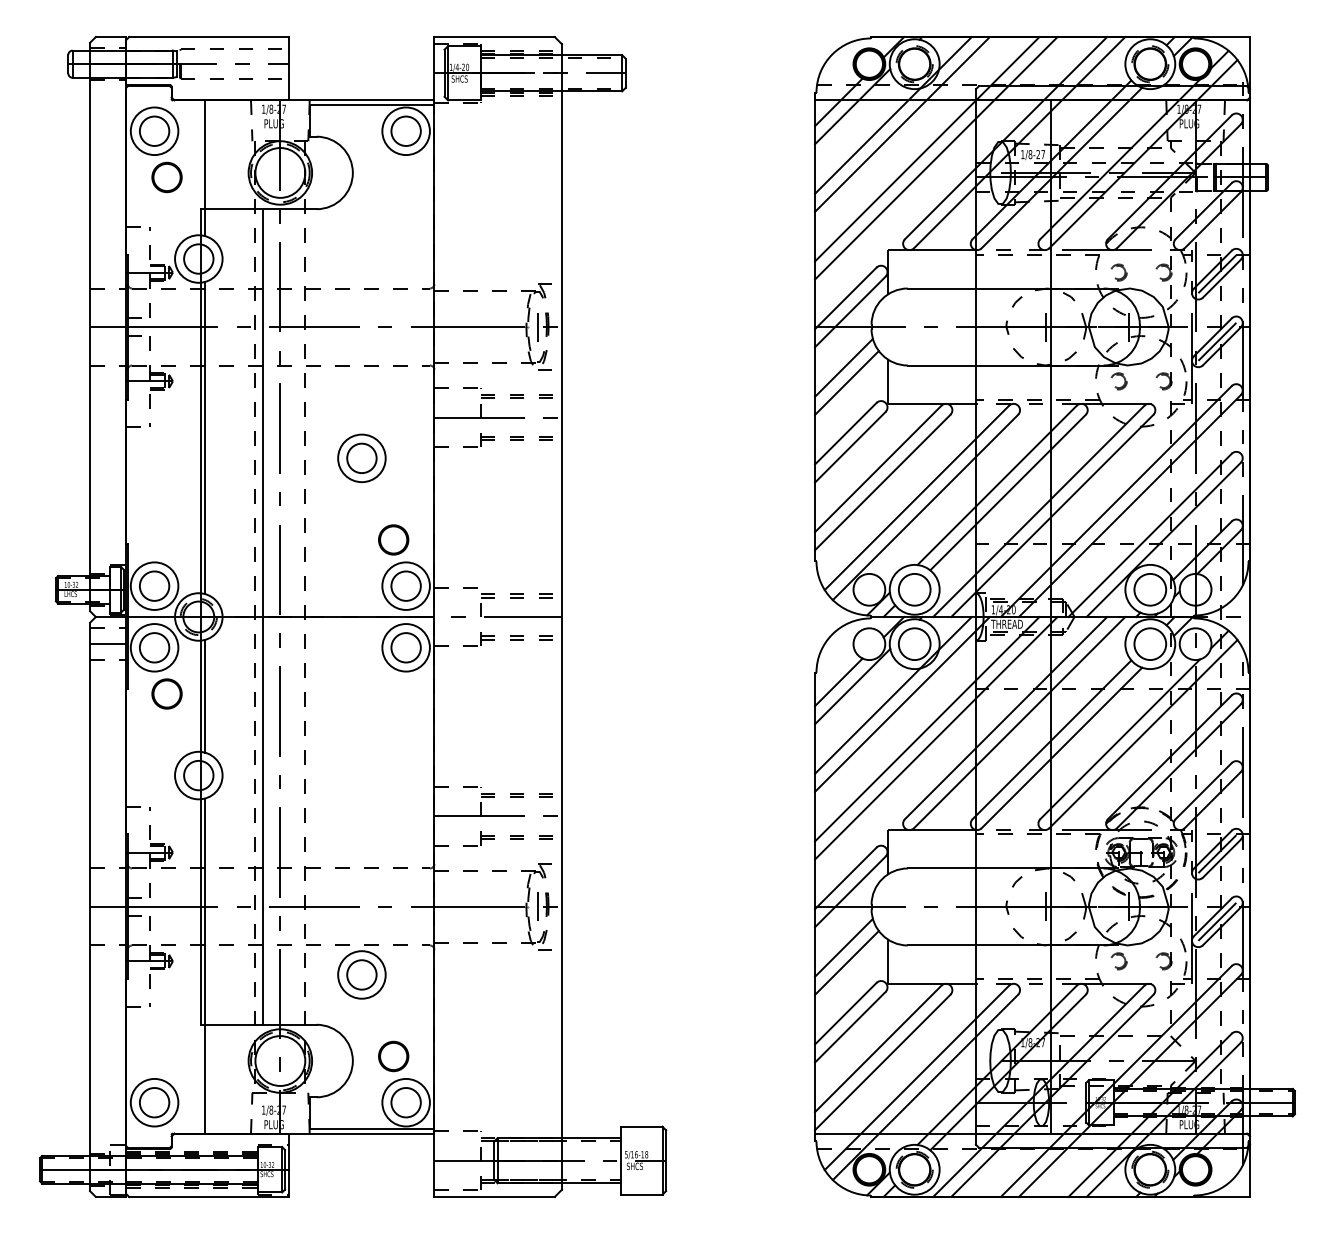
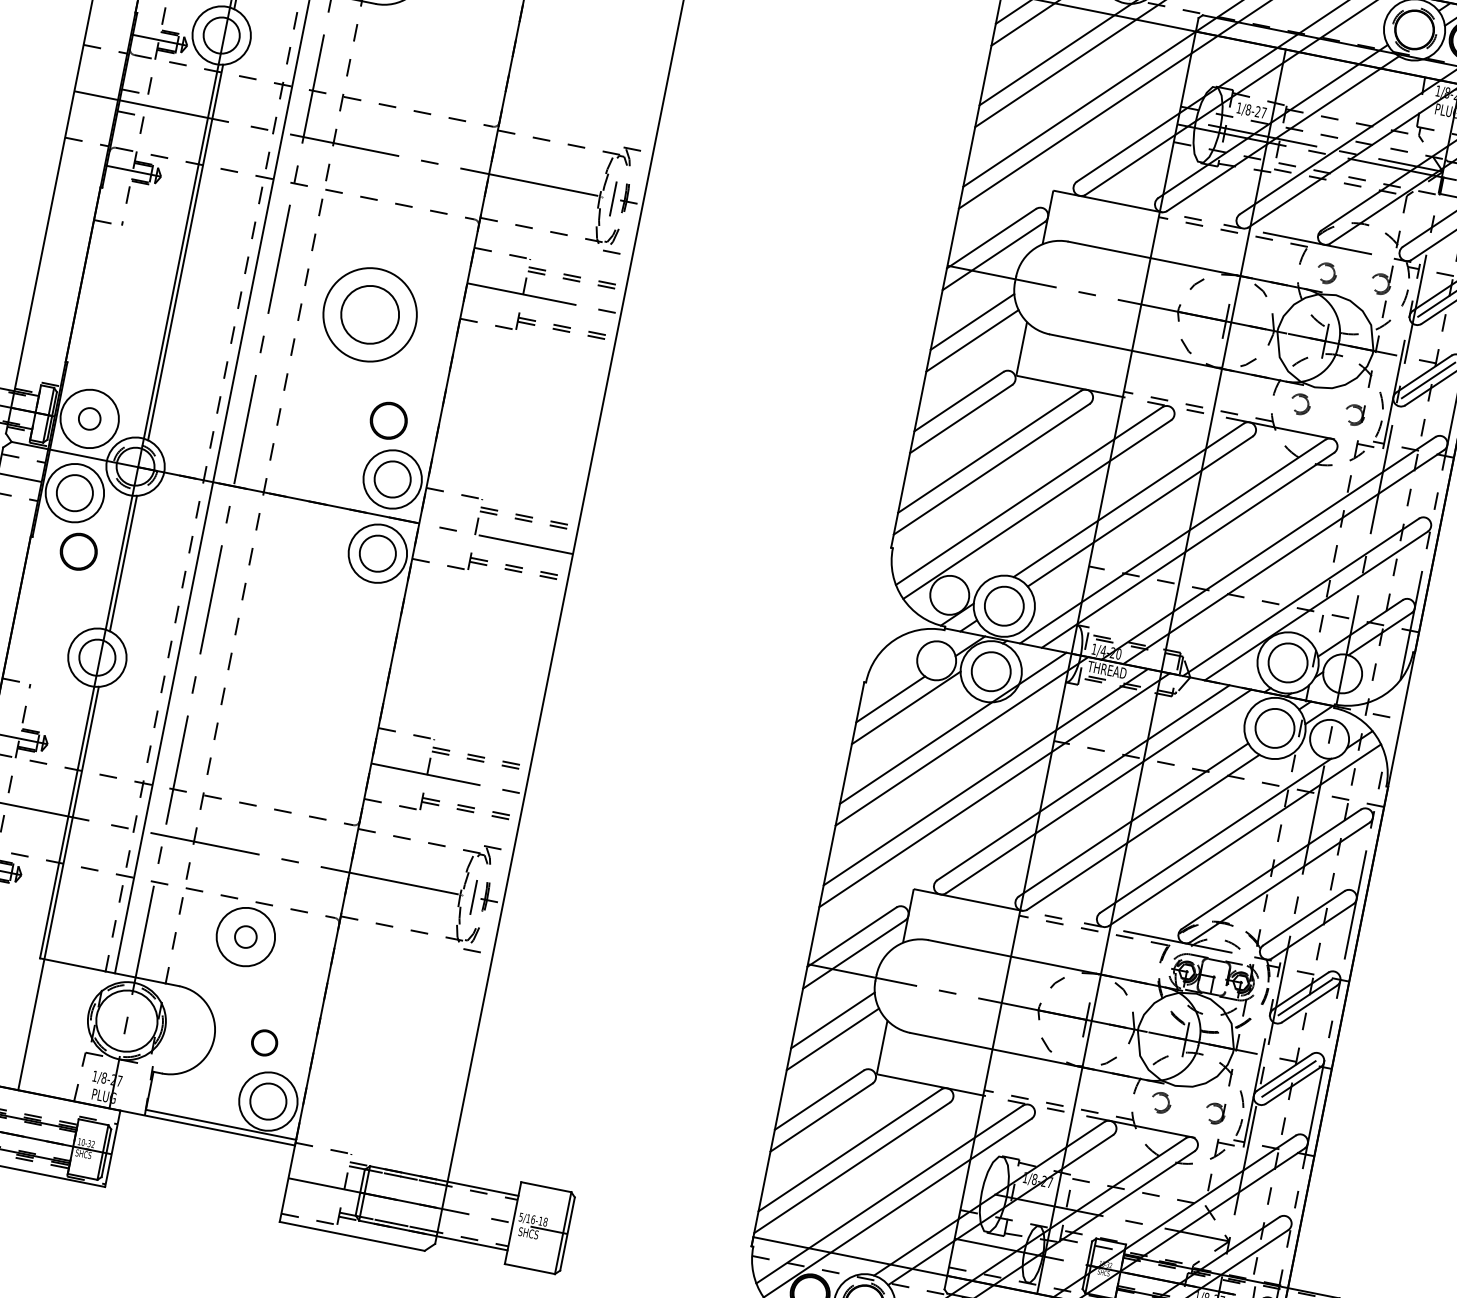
part: (361, 458) -> (369, 314), size x1.6
circle: (154, 585) -> (89, 418), size x0.6
circle: (361, 974) -> (245, 936), size x0.6
part: (393, 1056) -> (264, 1042), size x0.7

